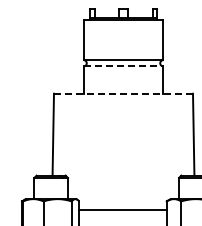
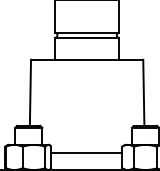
line: (123, 66) -> (87, 37), dashed -> solid
line: (124, 93) -> (87, 59), dashed -> solid

